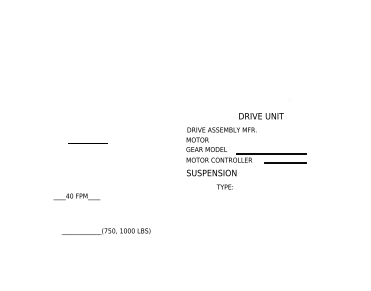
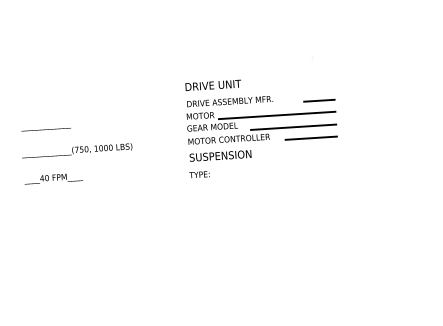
text: (261, 116) -> (213, 85), moved
line: (293, 133) -> (319, 100), added
text: (87, 143) -> (45, 130), moved
line: (258, 143) -> (276, 115), added
text: (224, 186) -> (198, 174), moved
text: (76, 196) -> (53, 178), moved
text: (105, 231) -> (76, 150), moved

